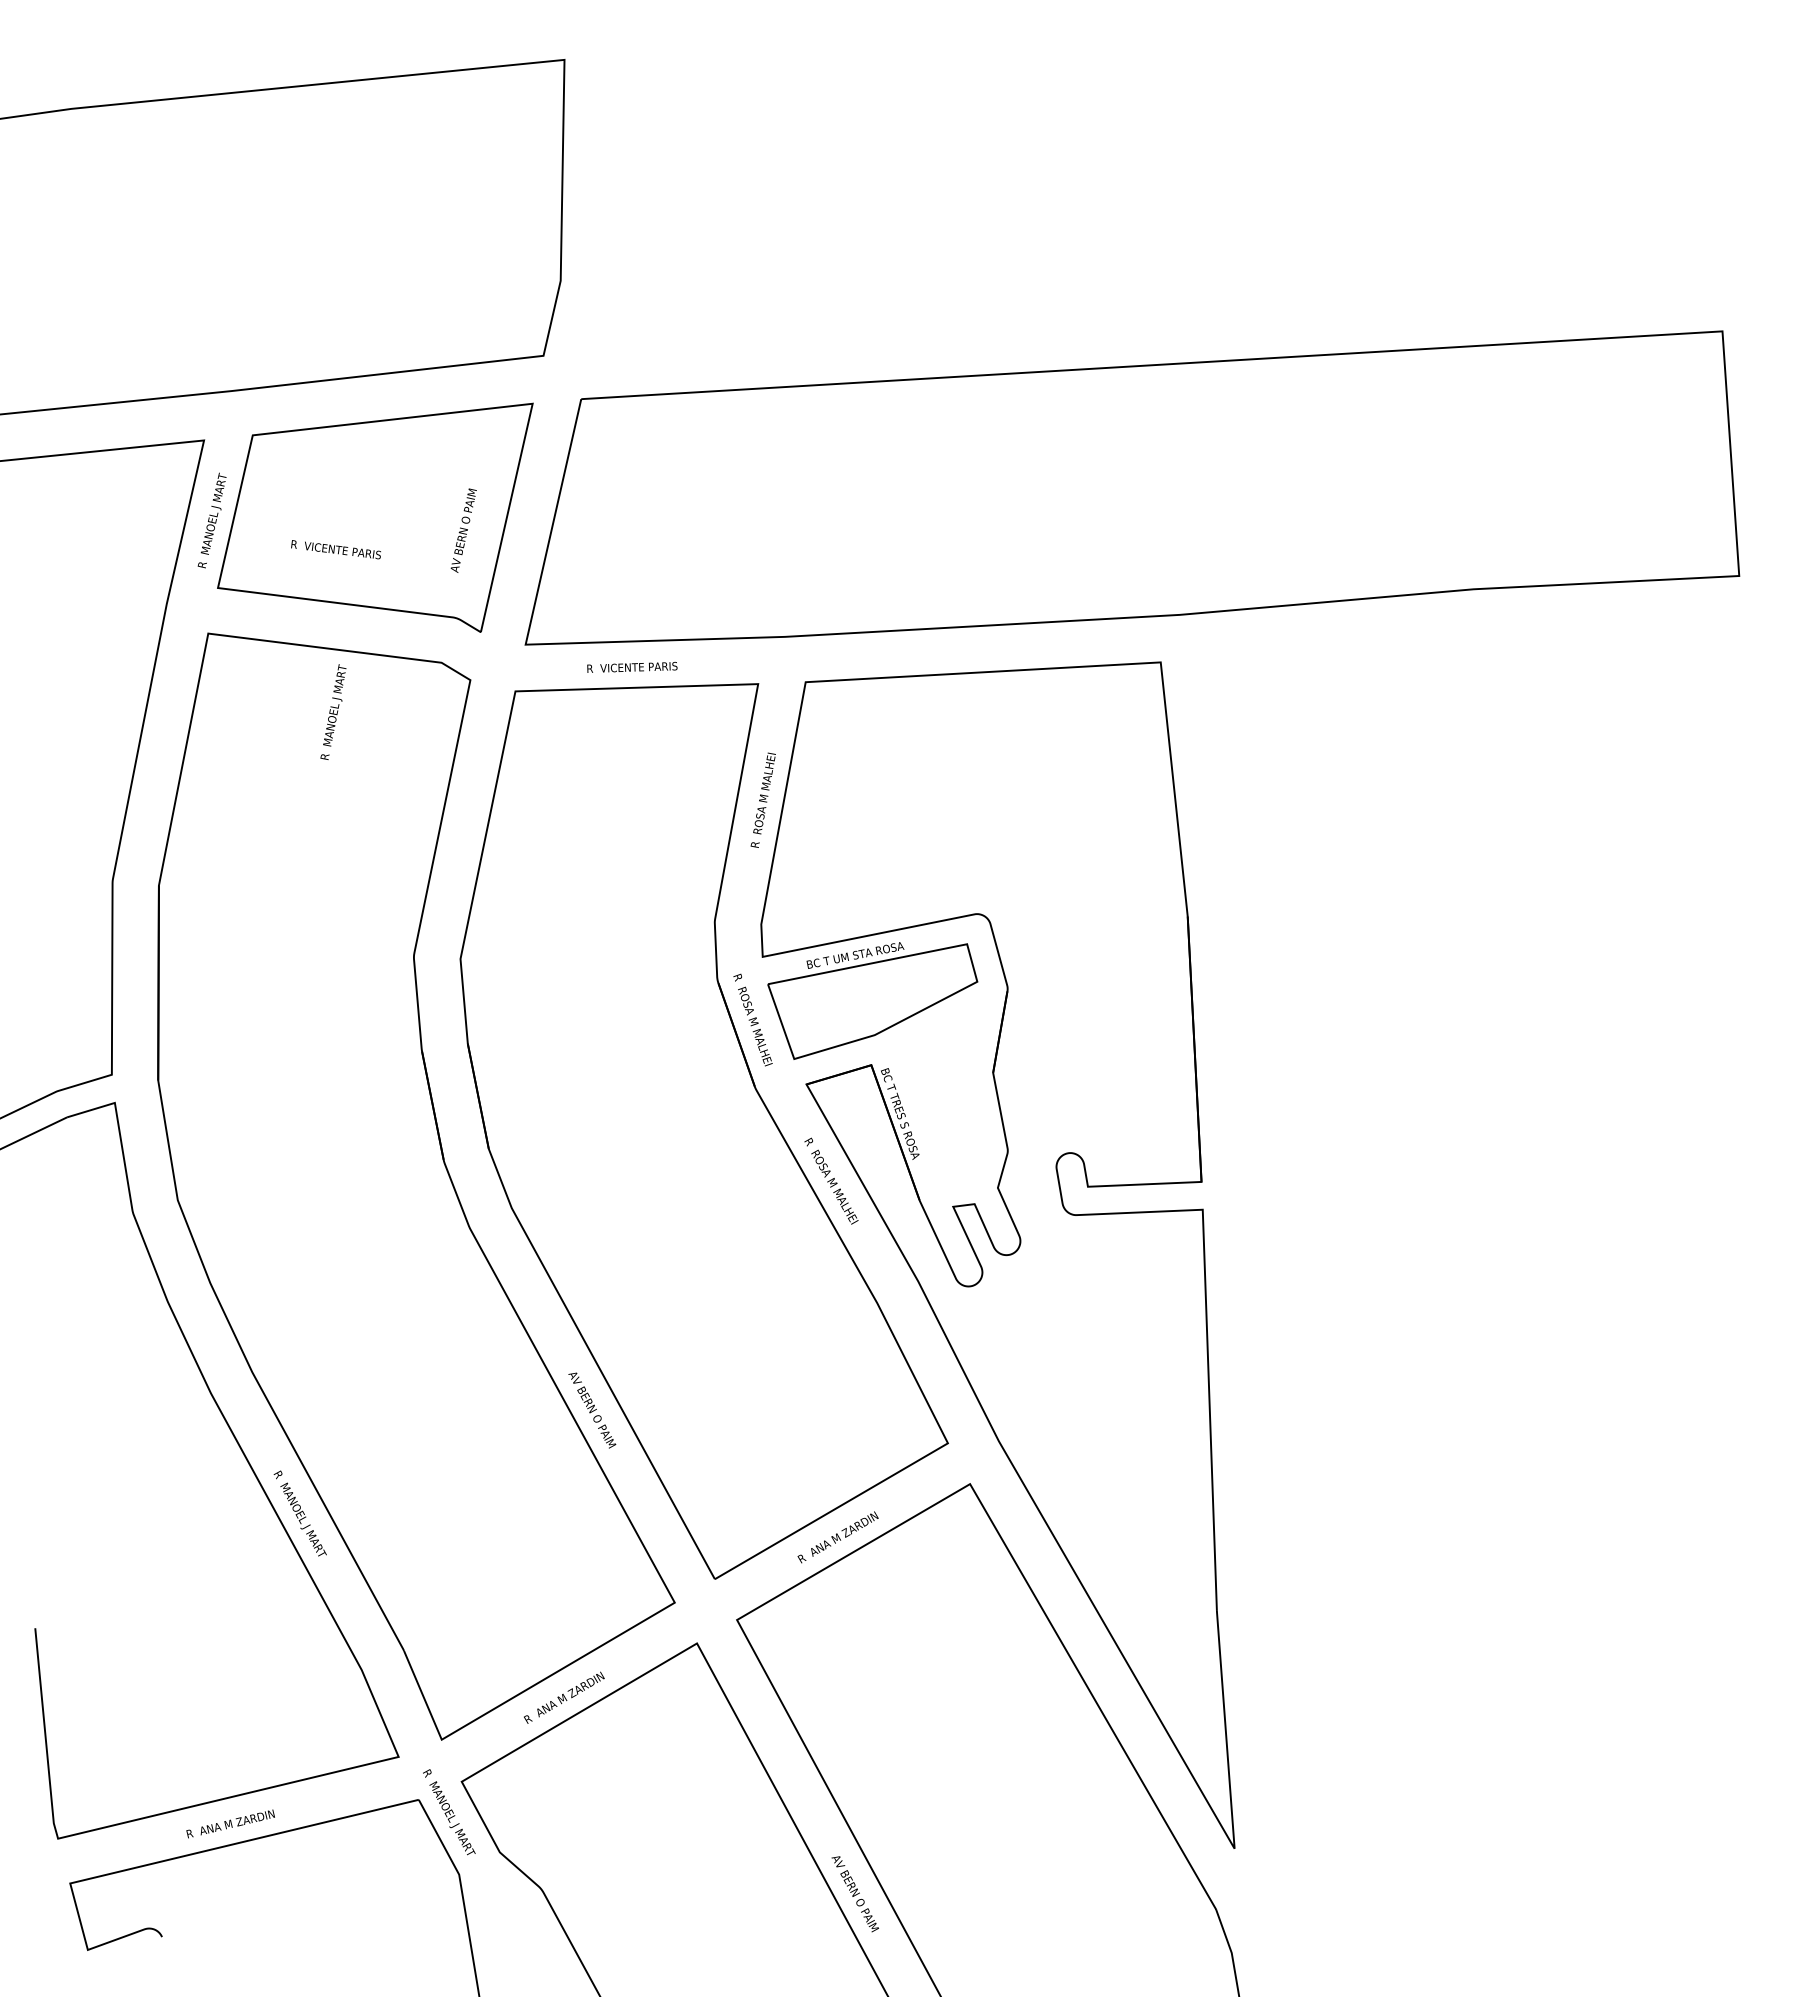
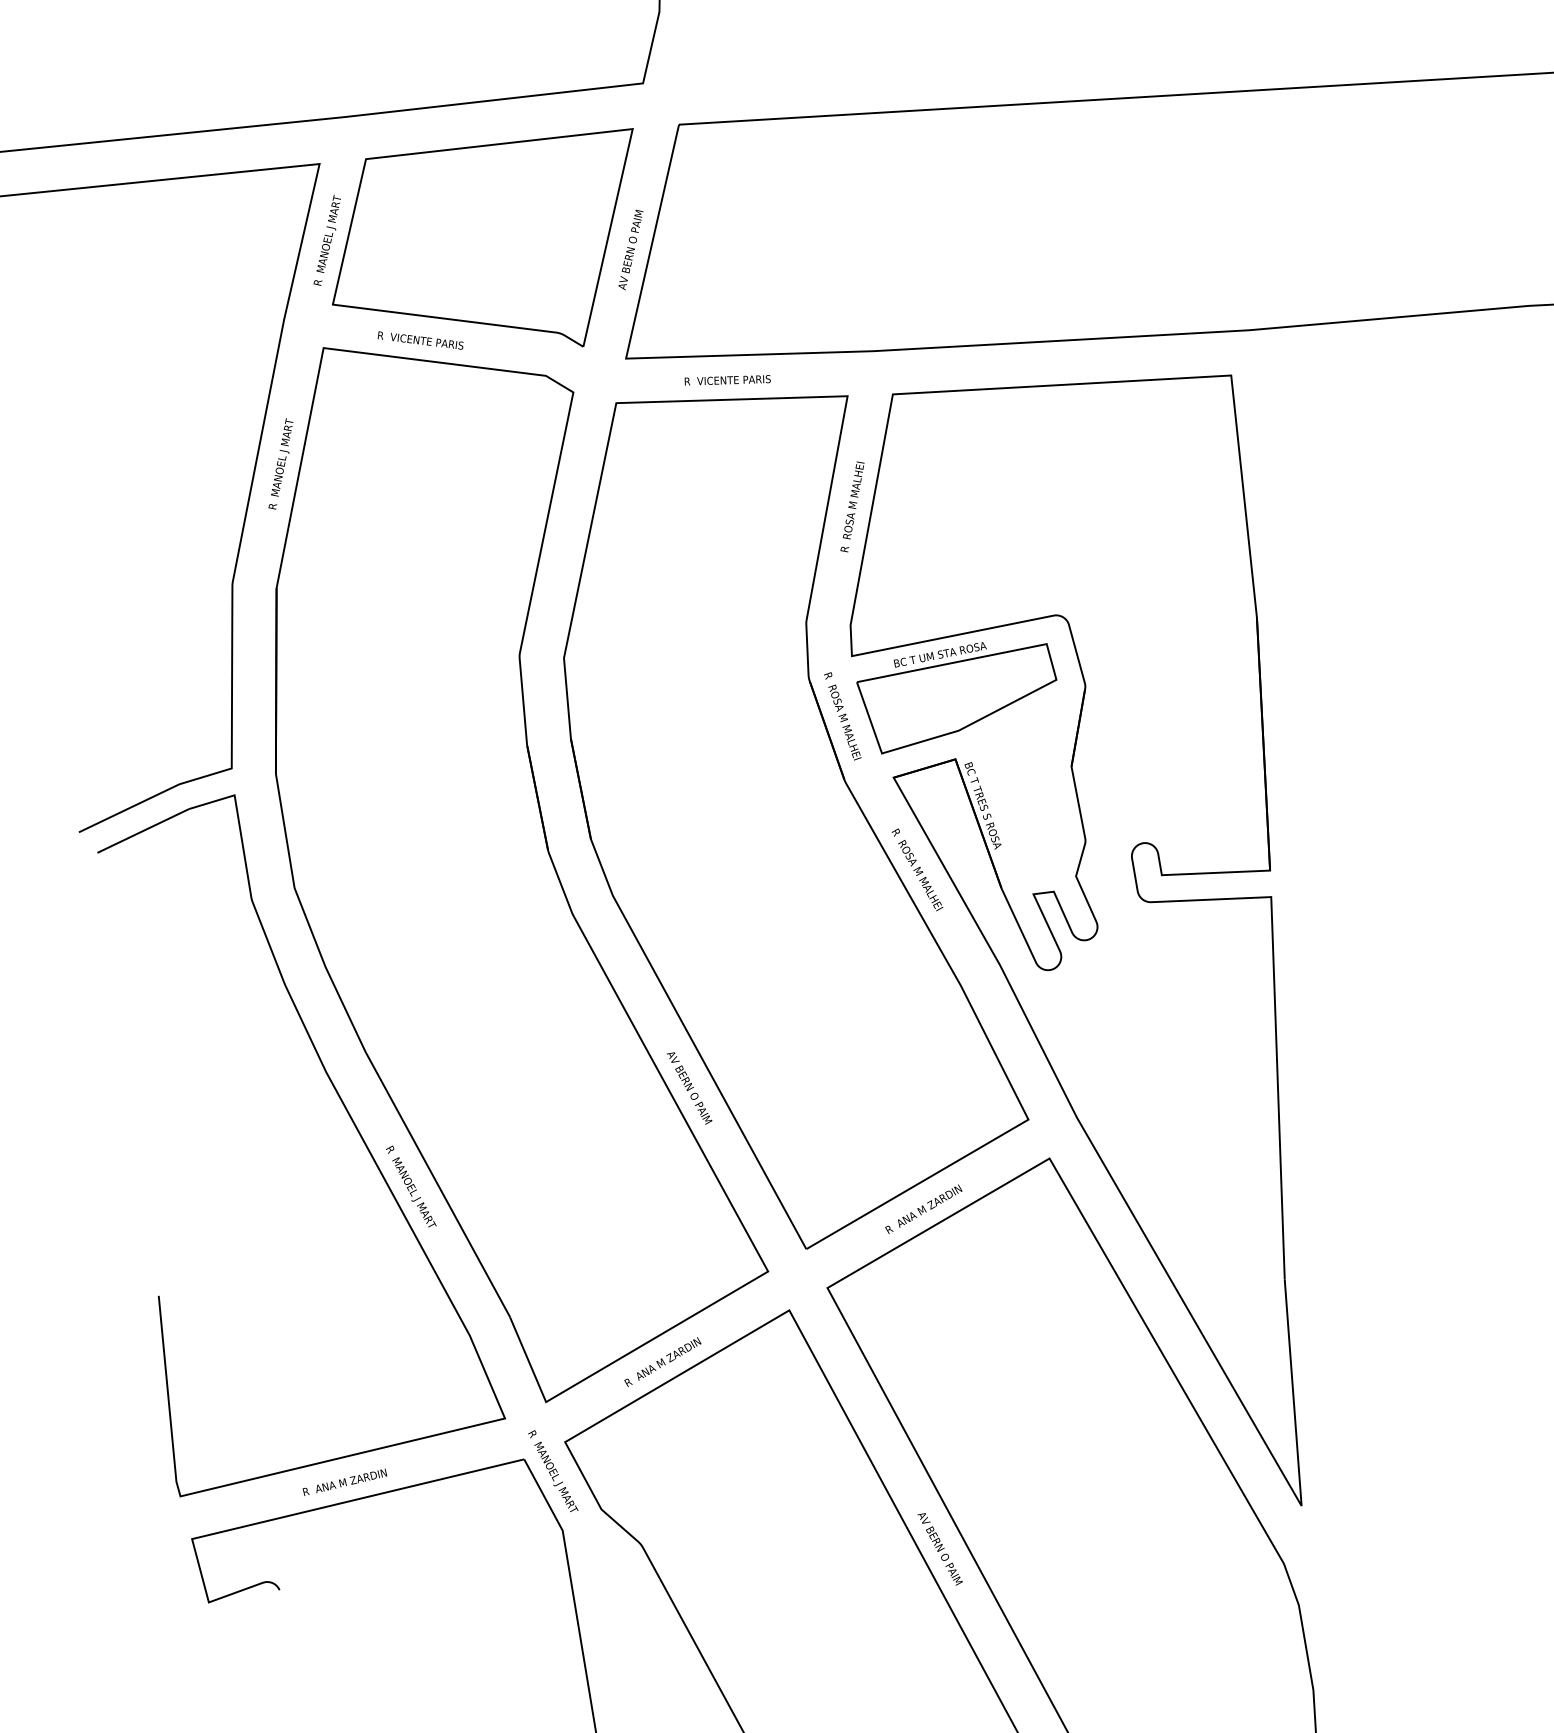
text: (463, 530) -> (630, 249), moved
text: (335, 549) -> (420, 340), moved
text: (333, 711) -> (280, 463), moved

